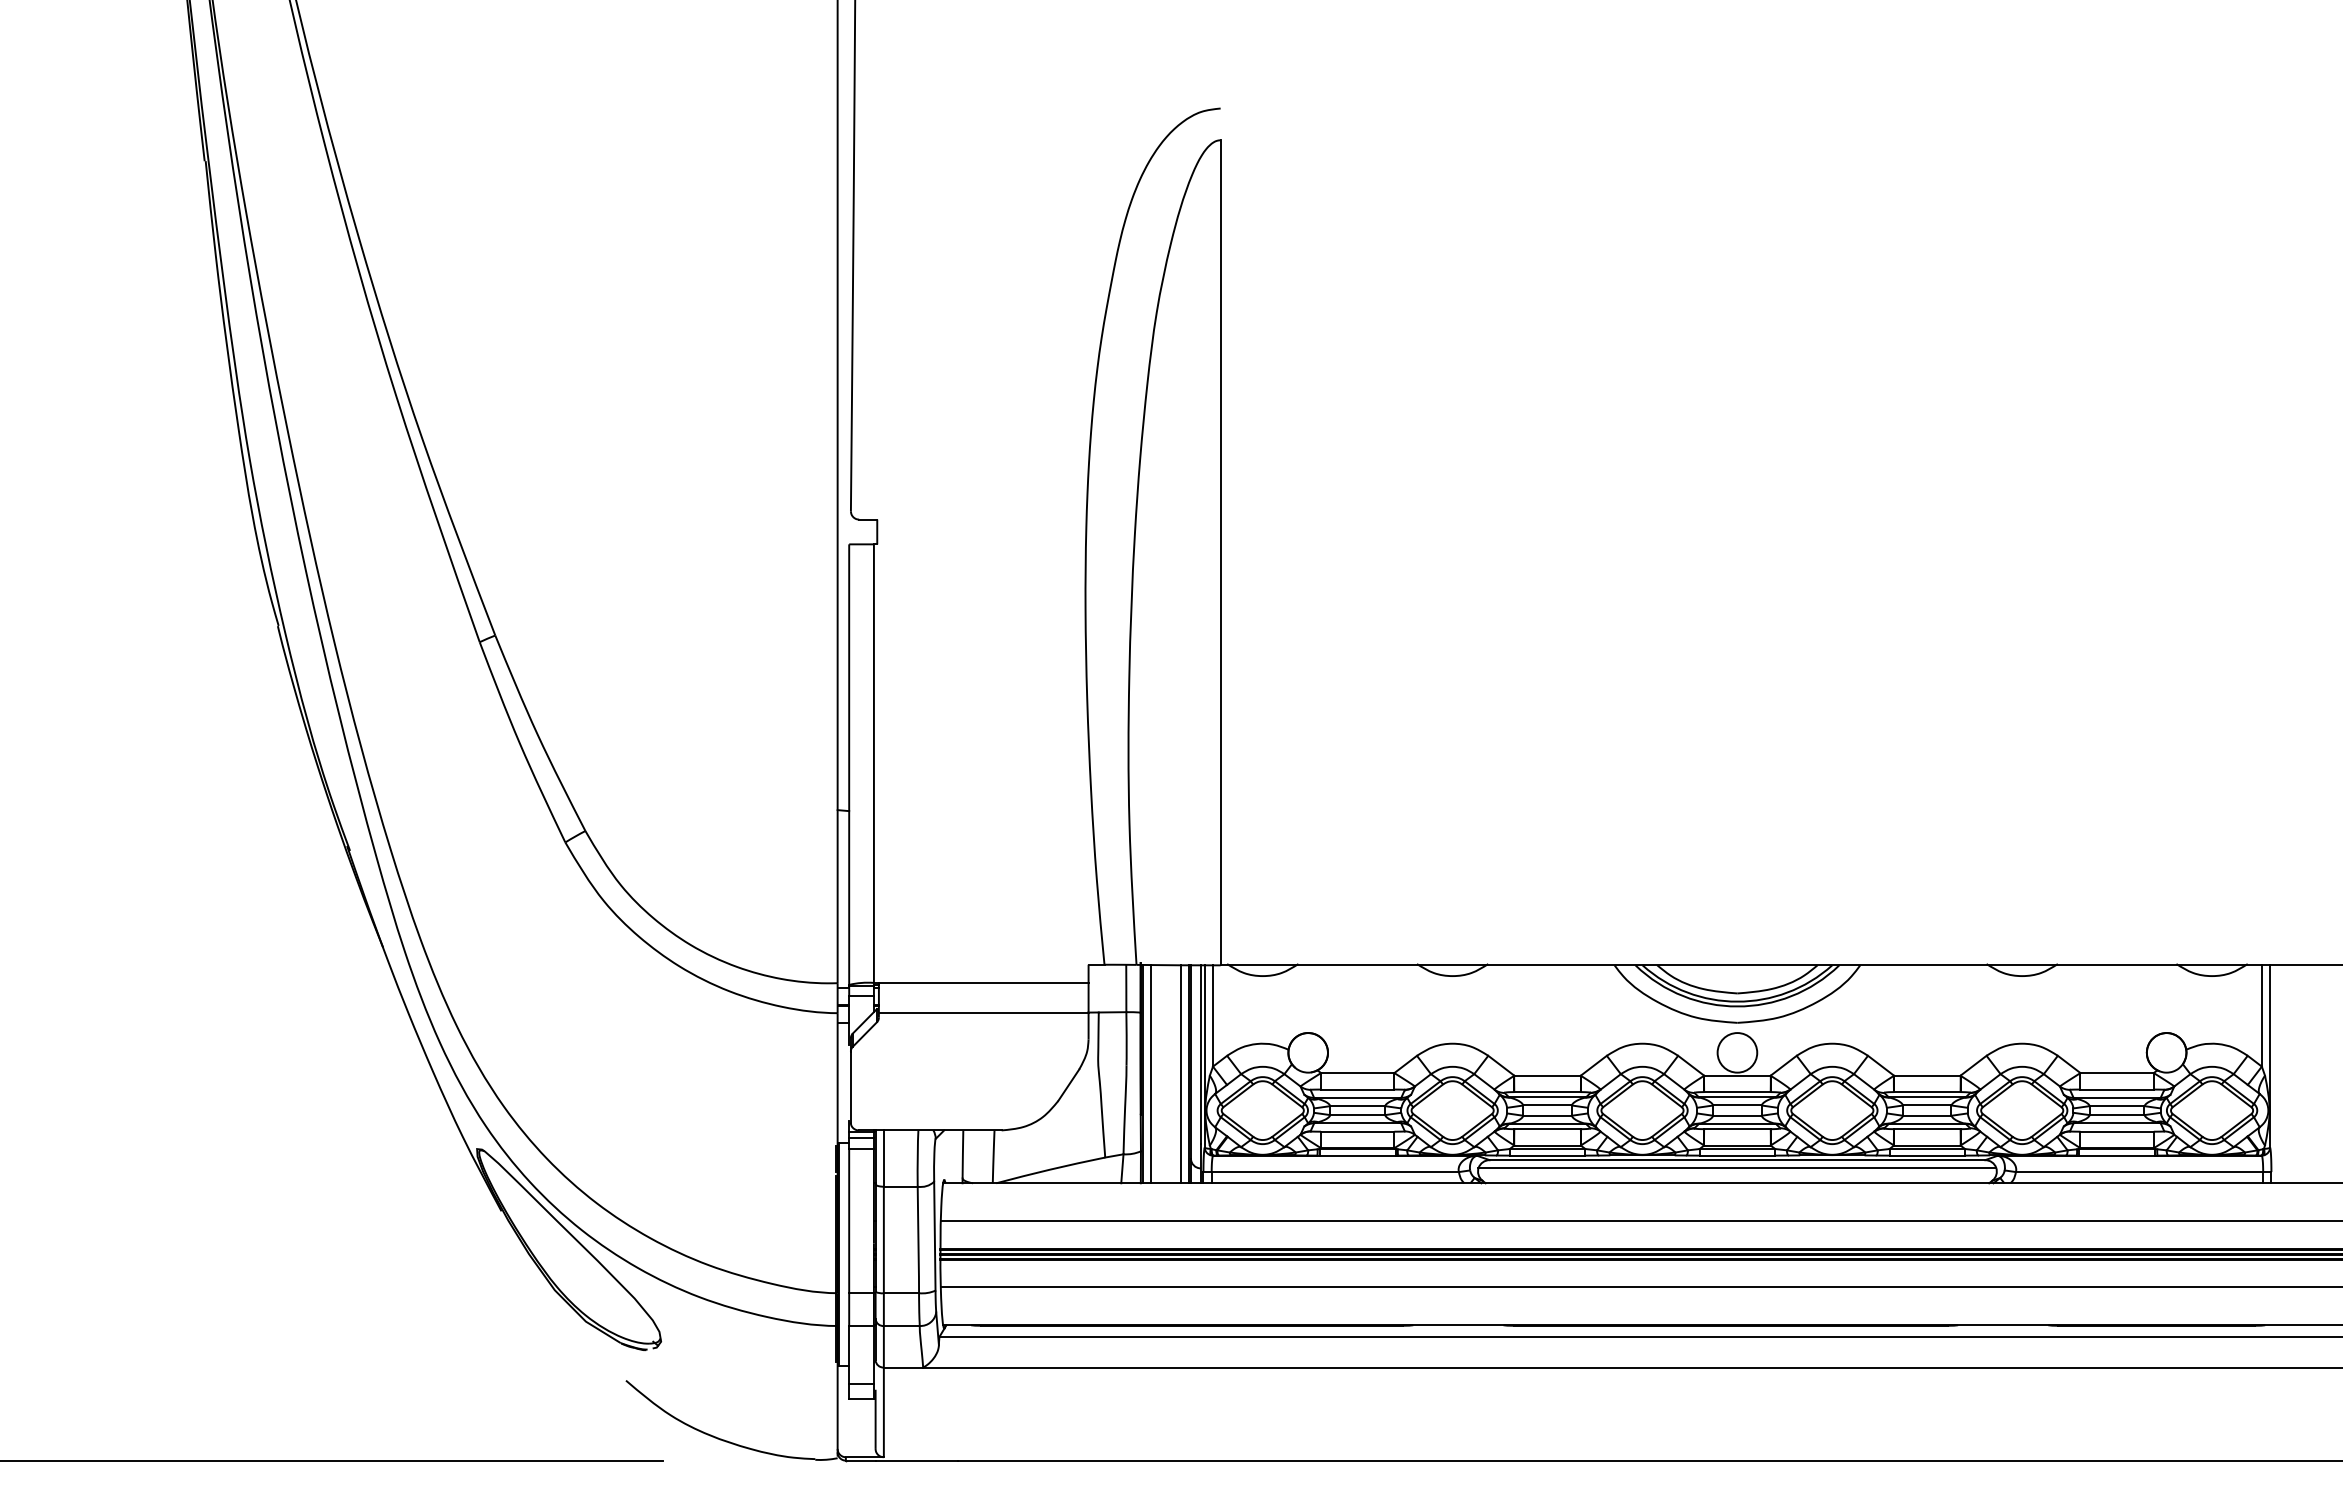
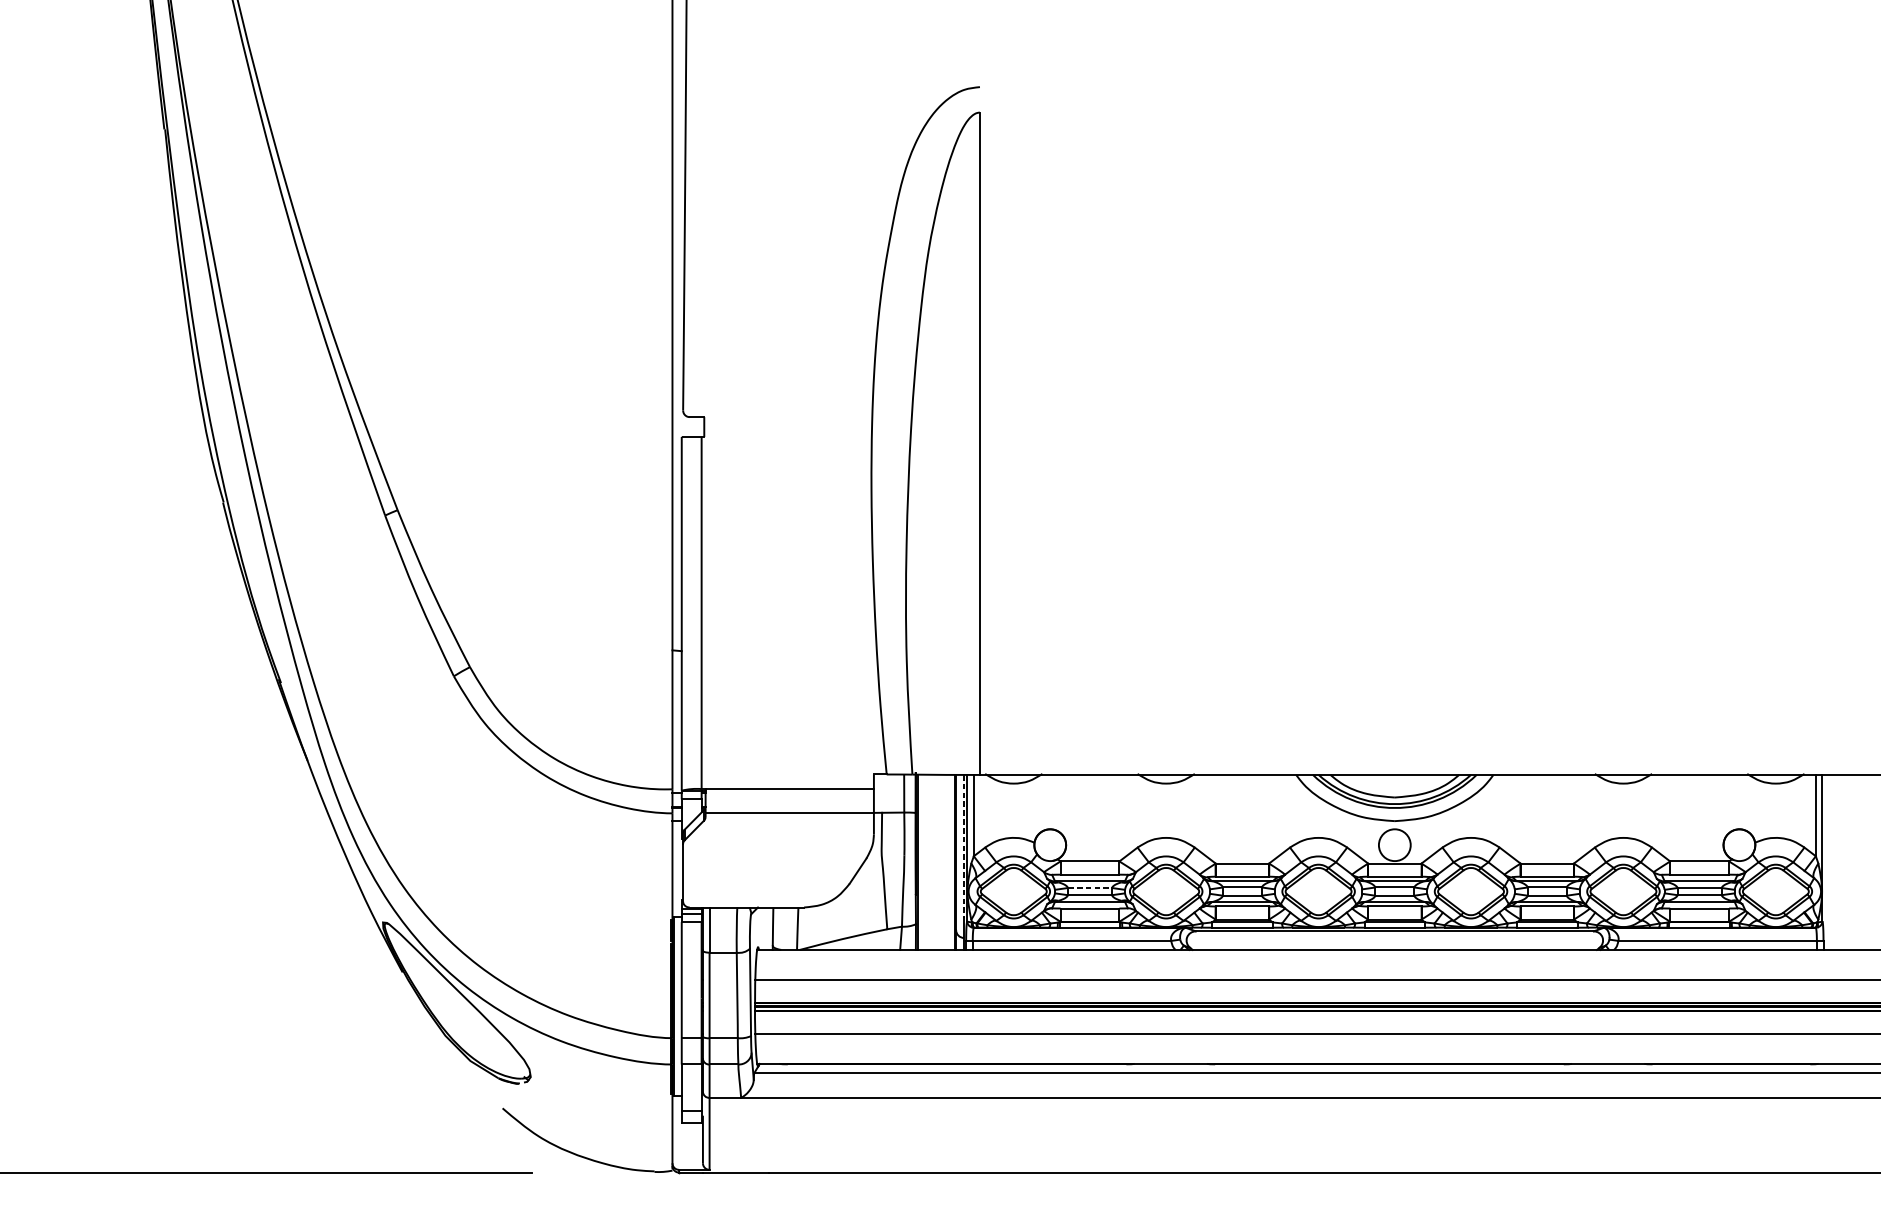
line: (1200, 1055) -> (963, 847), solid -> dashed
line: (1151, 1074) -> (924, 862), removed
line: (1181, 1074) -> (948, 862), removed
line: (1358, 1106) -> (1090, 888), solid -> dashed
line: (1737, 1168) -> (1394, 938), removed

